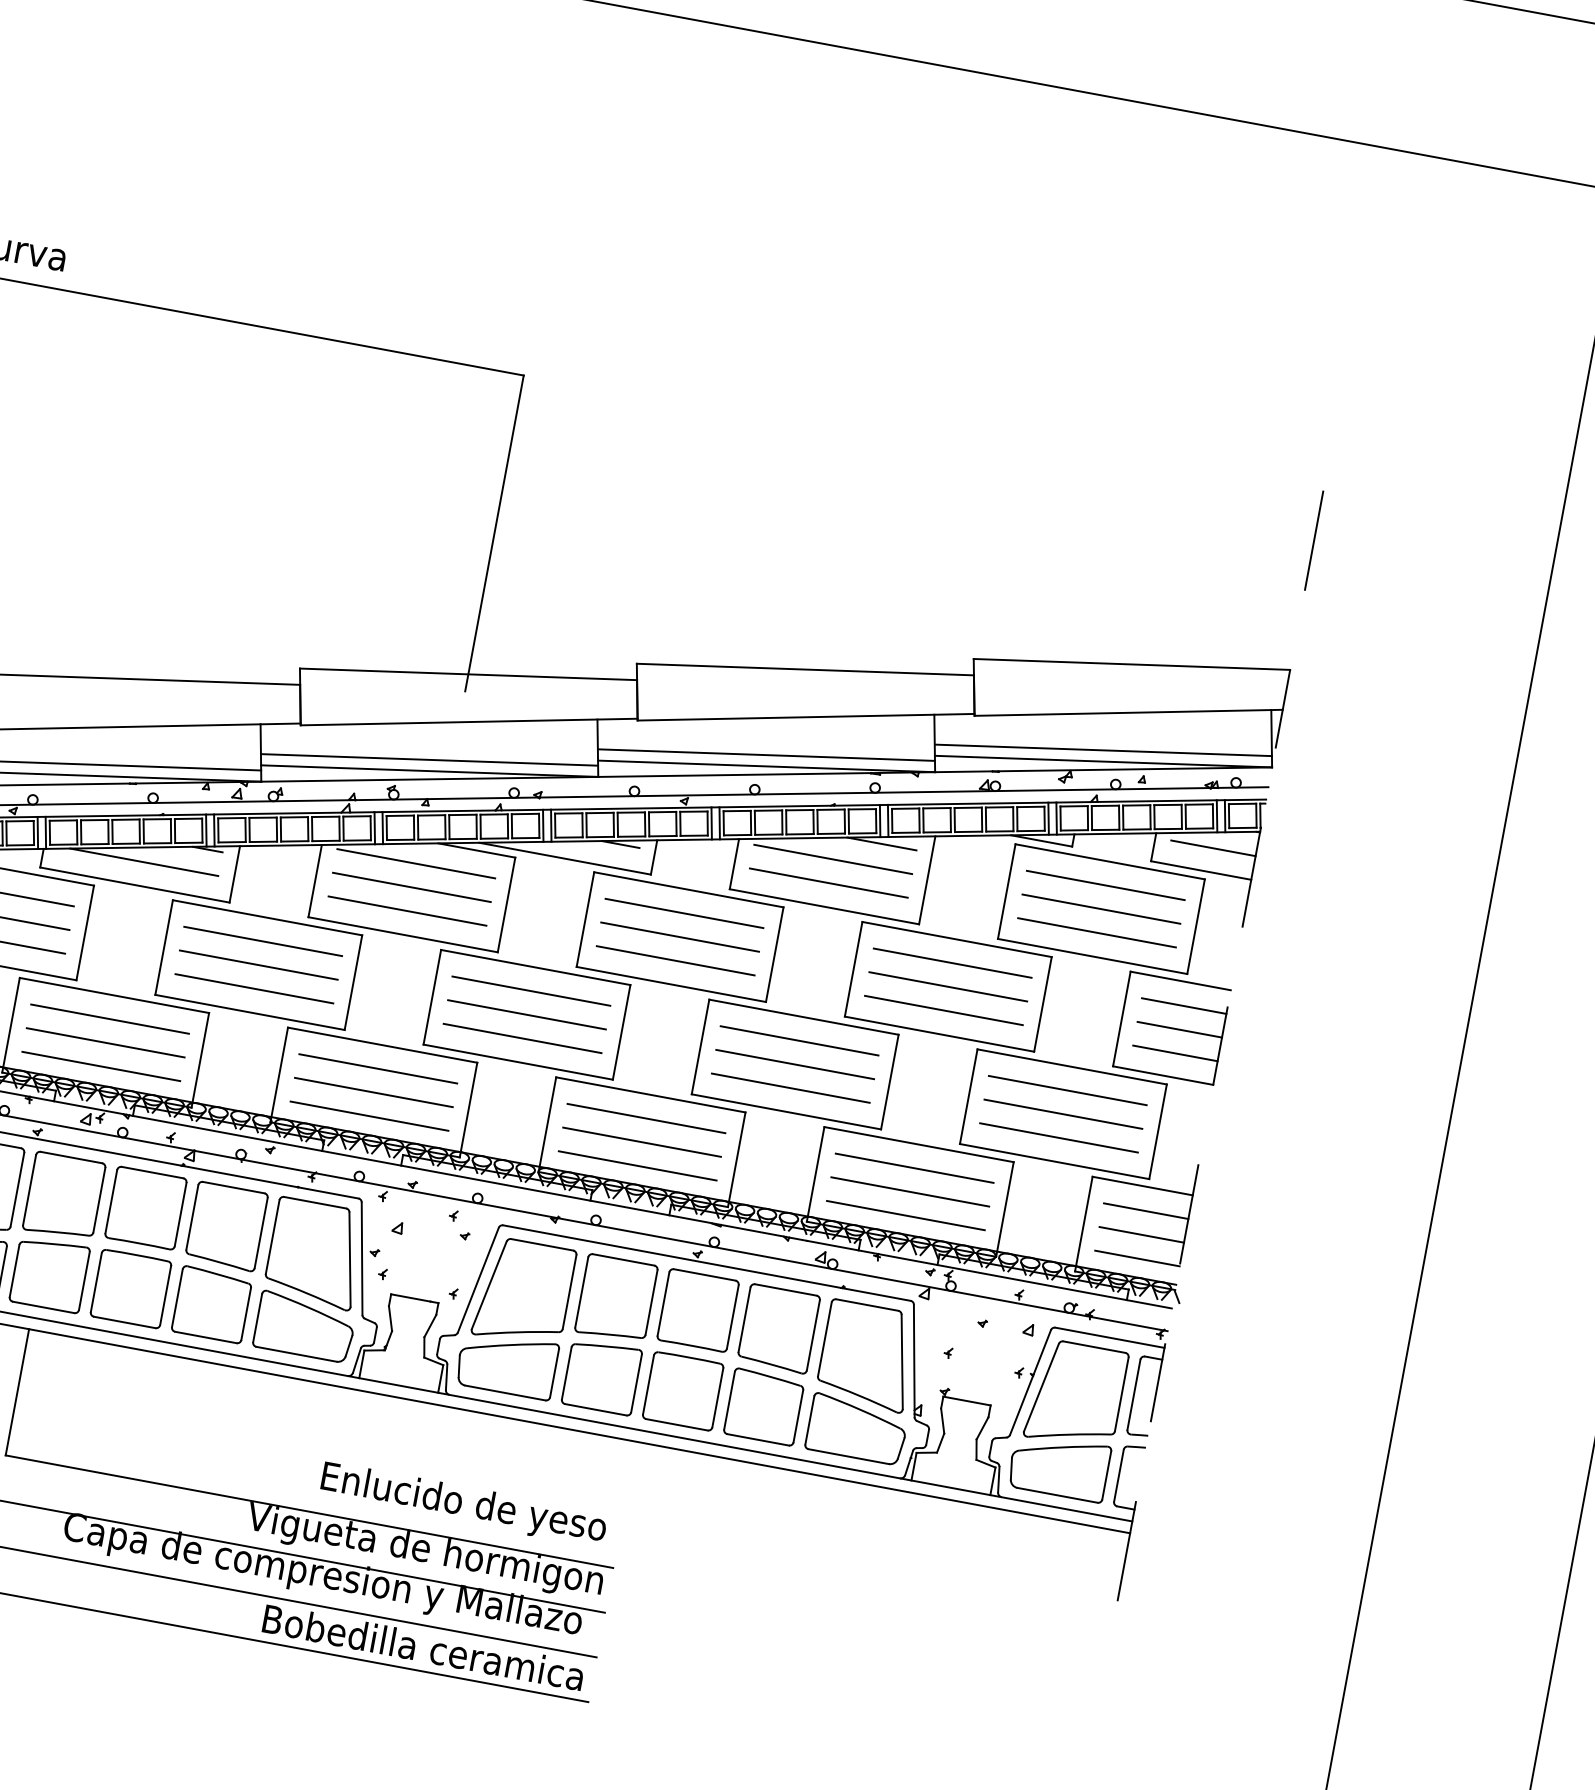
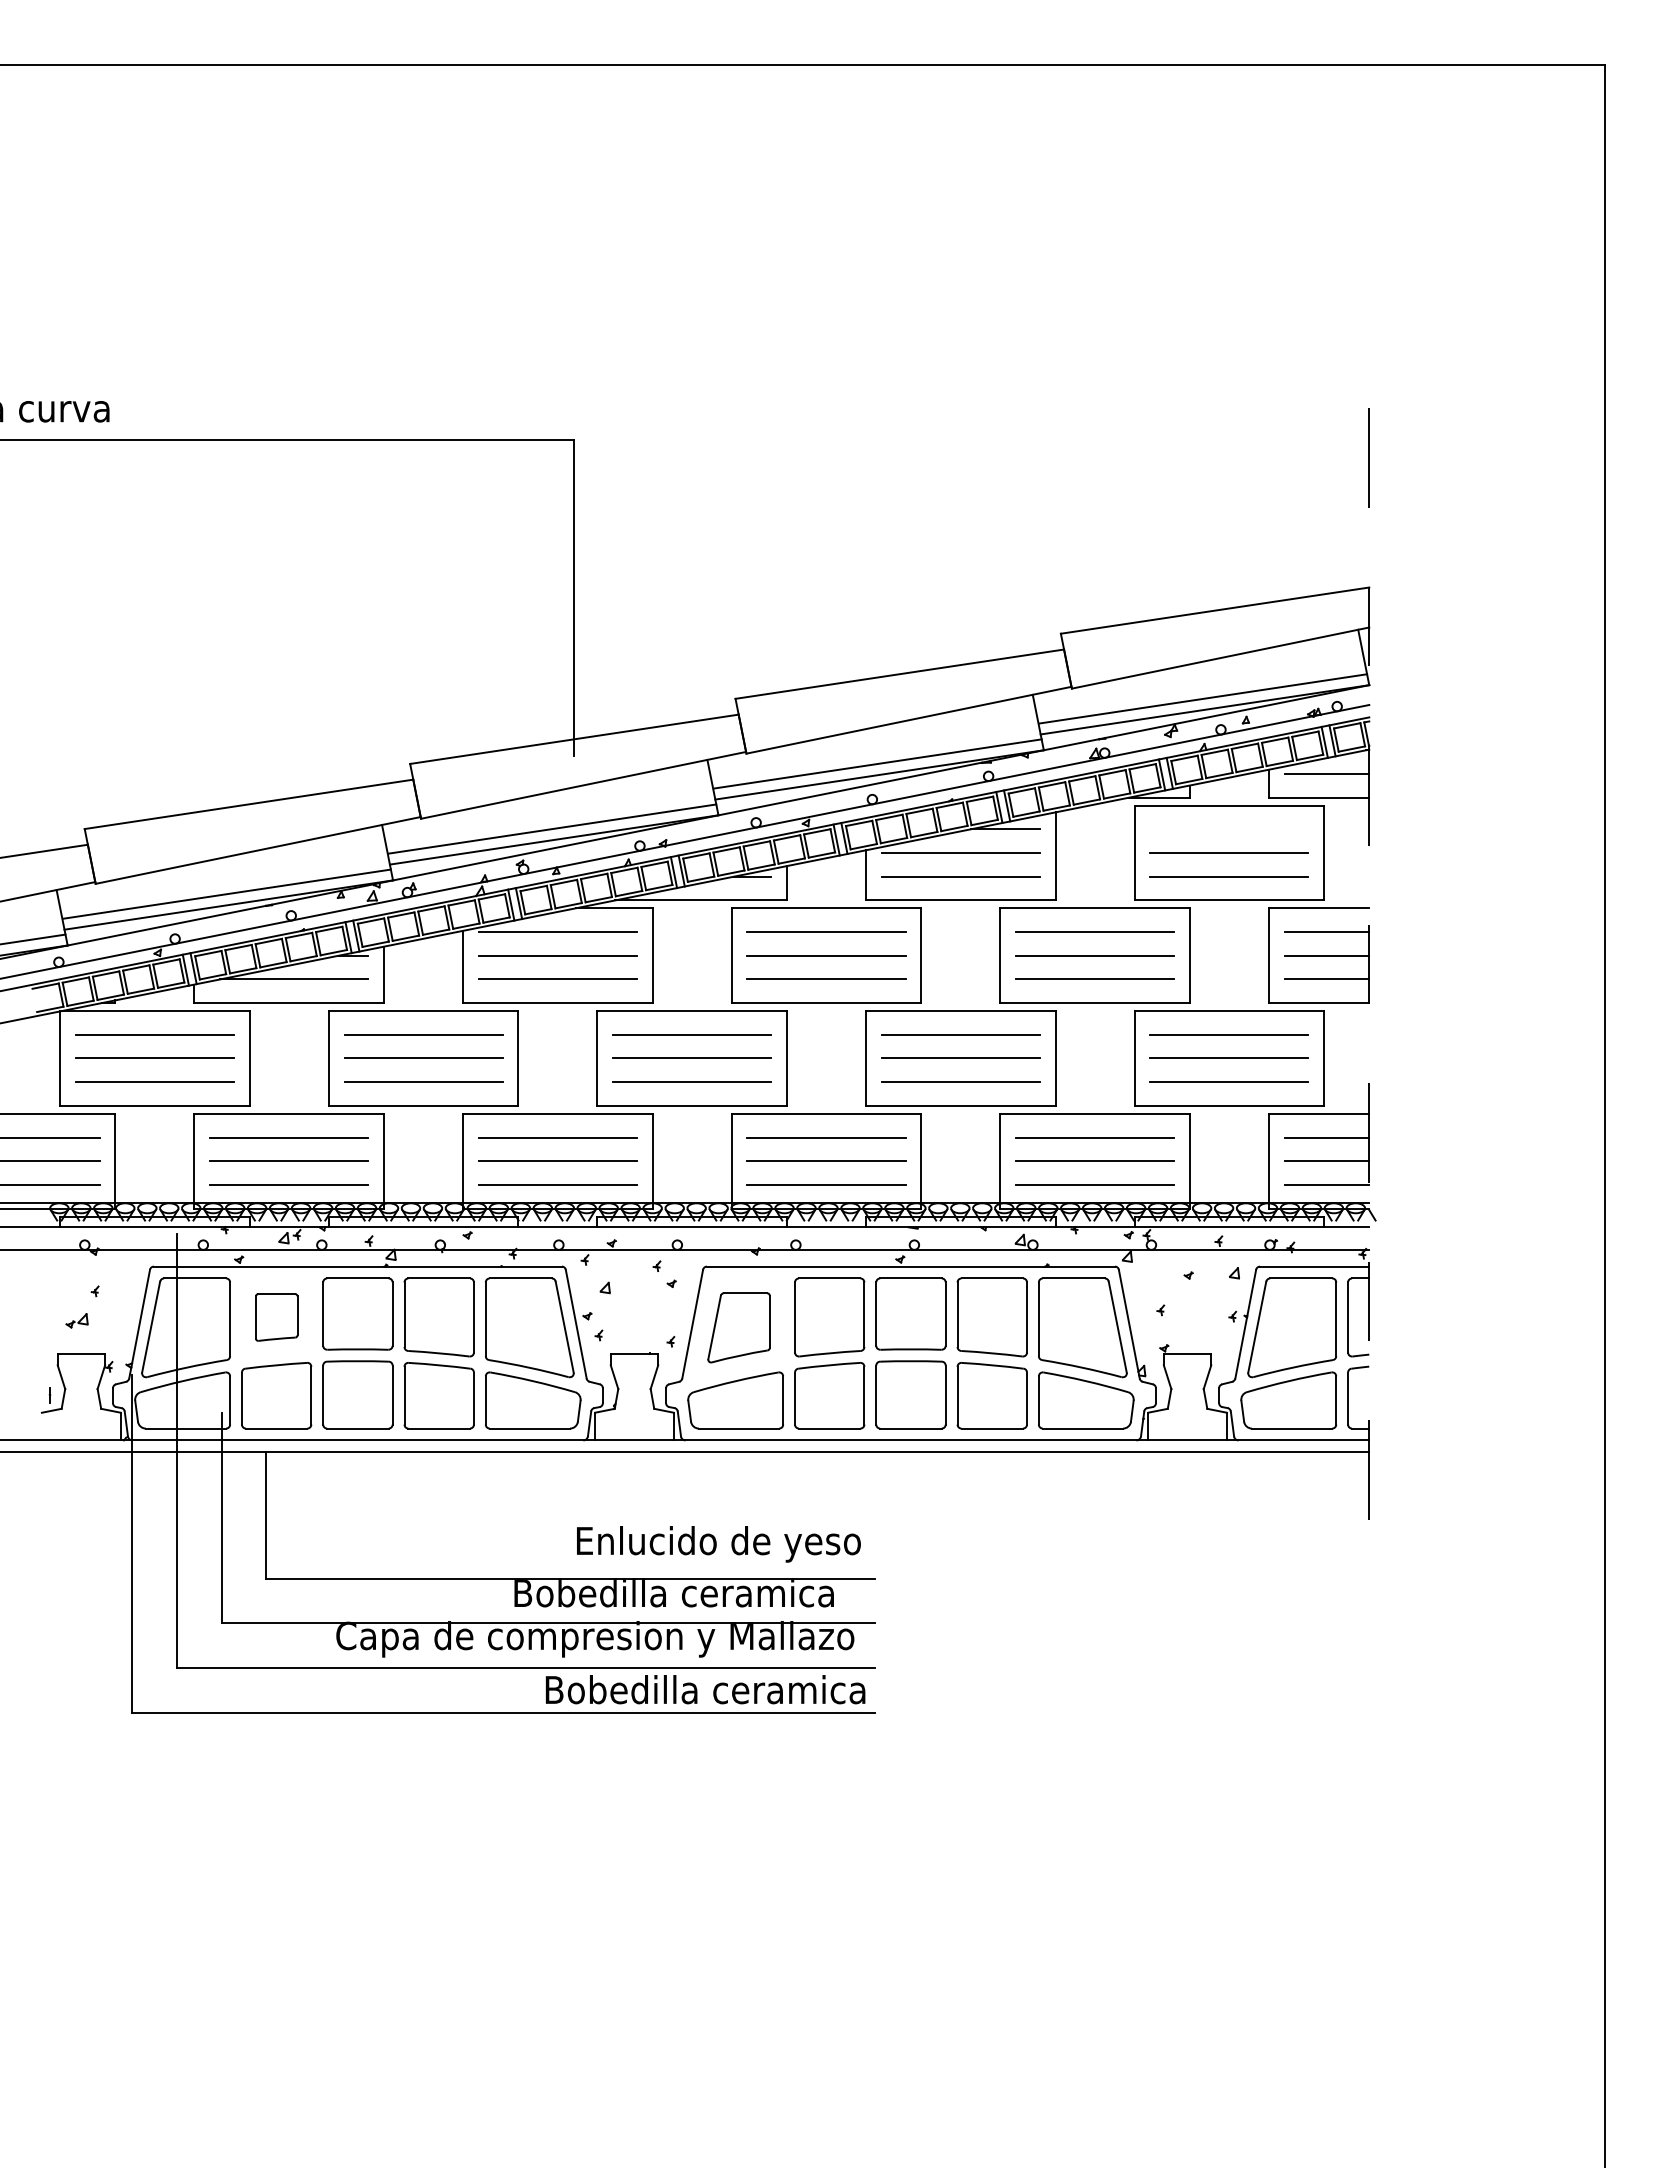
line: (1105, 885) -> (1229, 829), removed
part: (64, 1196) -> (276, 1317), size x0.6
part: (523, 1291) -> (738, 1327), size x0.7
text: (424, 1552) -> (689, 1597), Vigueta de hormigon -> Bobedilla ceramica

